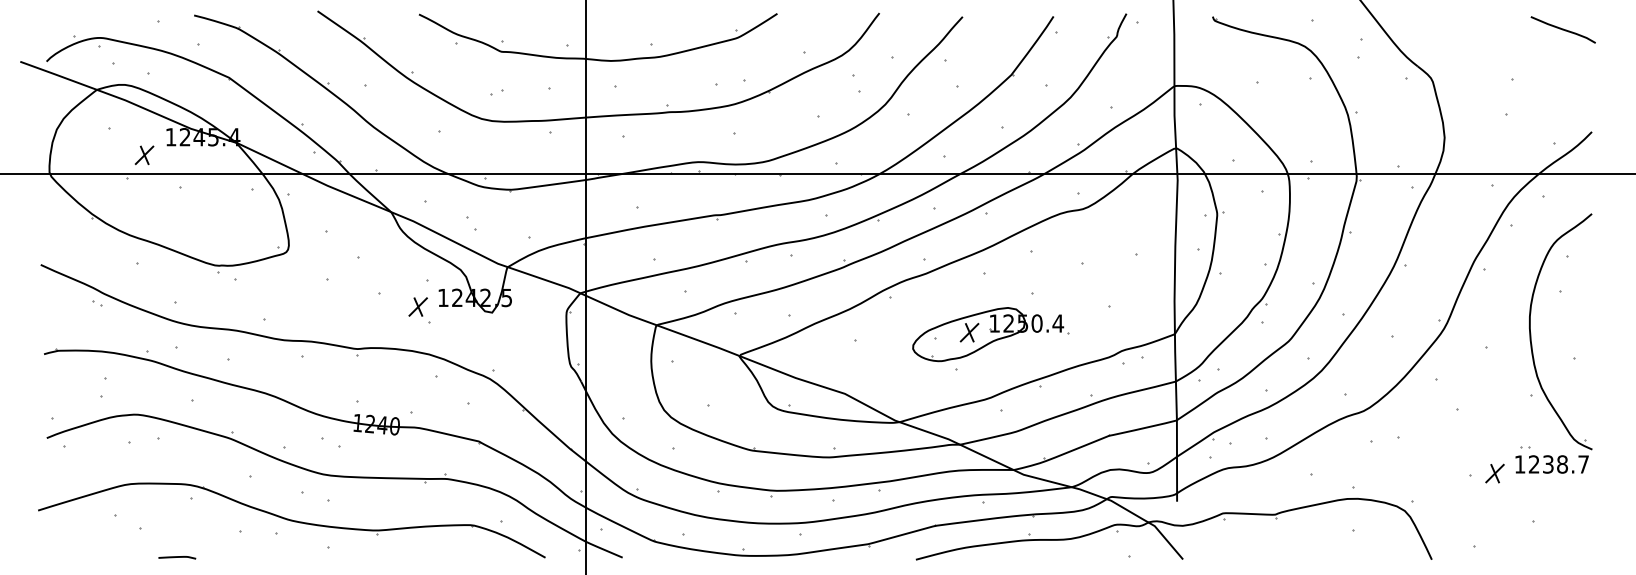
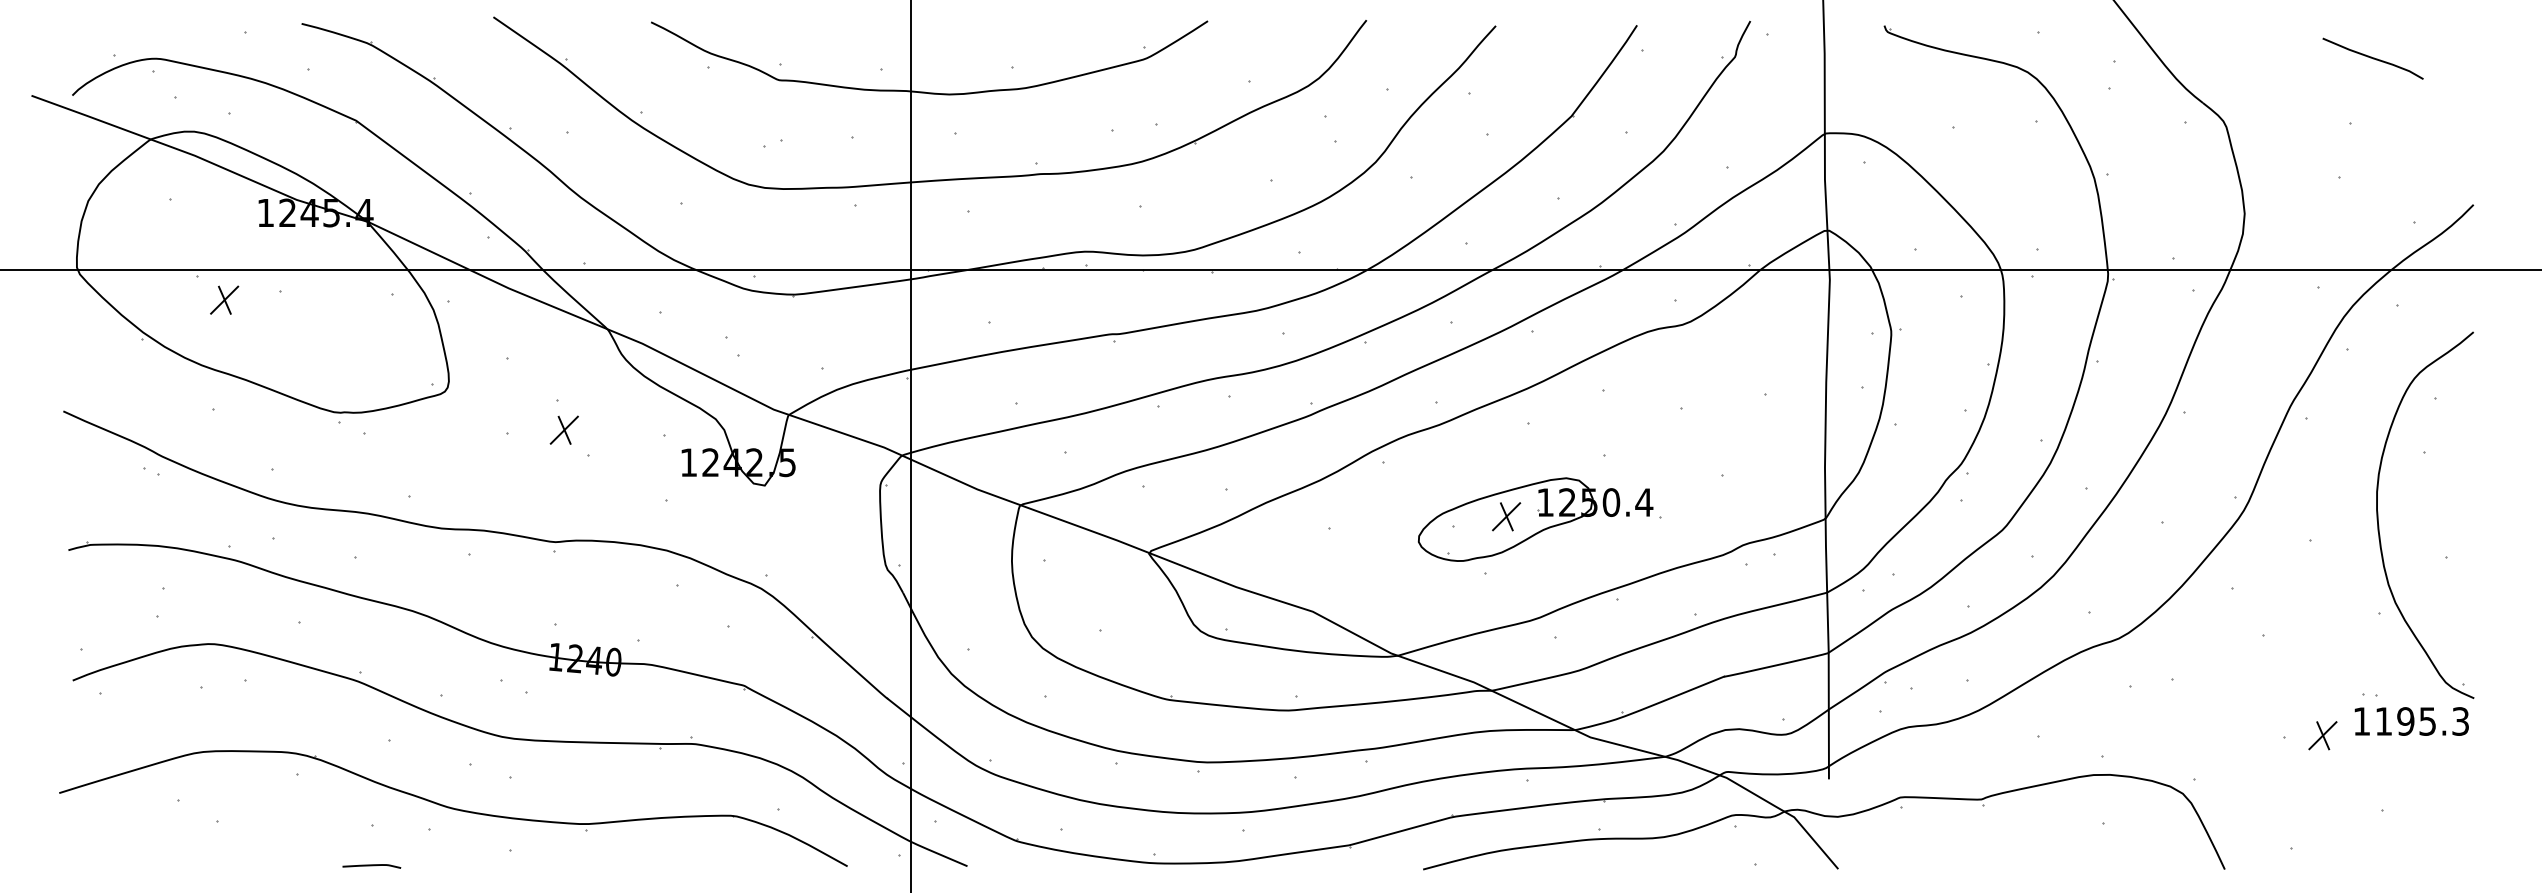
curve: (1562, 29) -> (2371, 58), moved
part: (144, 155) -> (224, 300), moved
part: (417, 306) -> (563, 429), moved
text: (1558, 464) -> (2421, 721), 1238.7 -> 1195.3
line: (177, 557) -> (372, 866), moved

